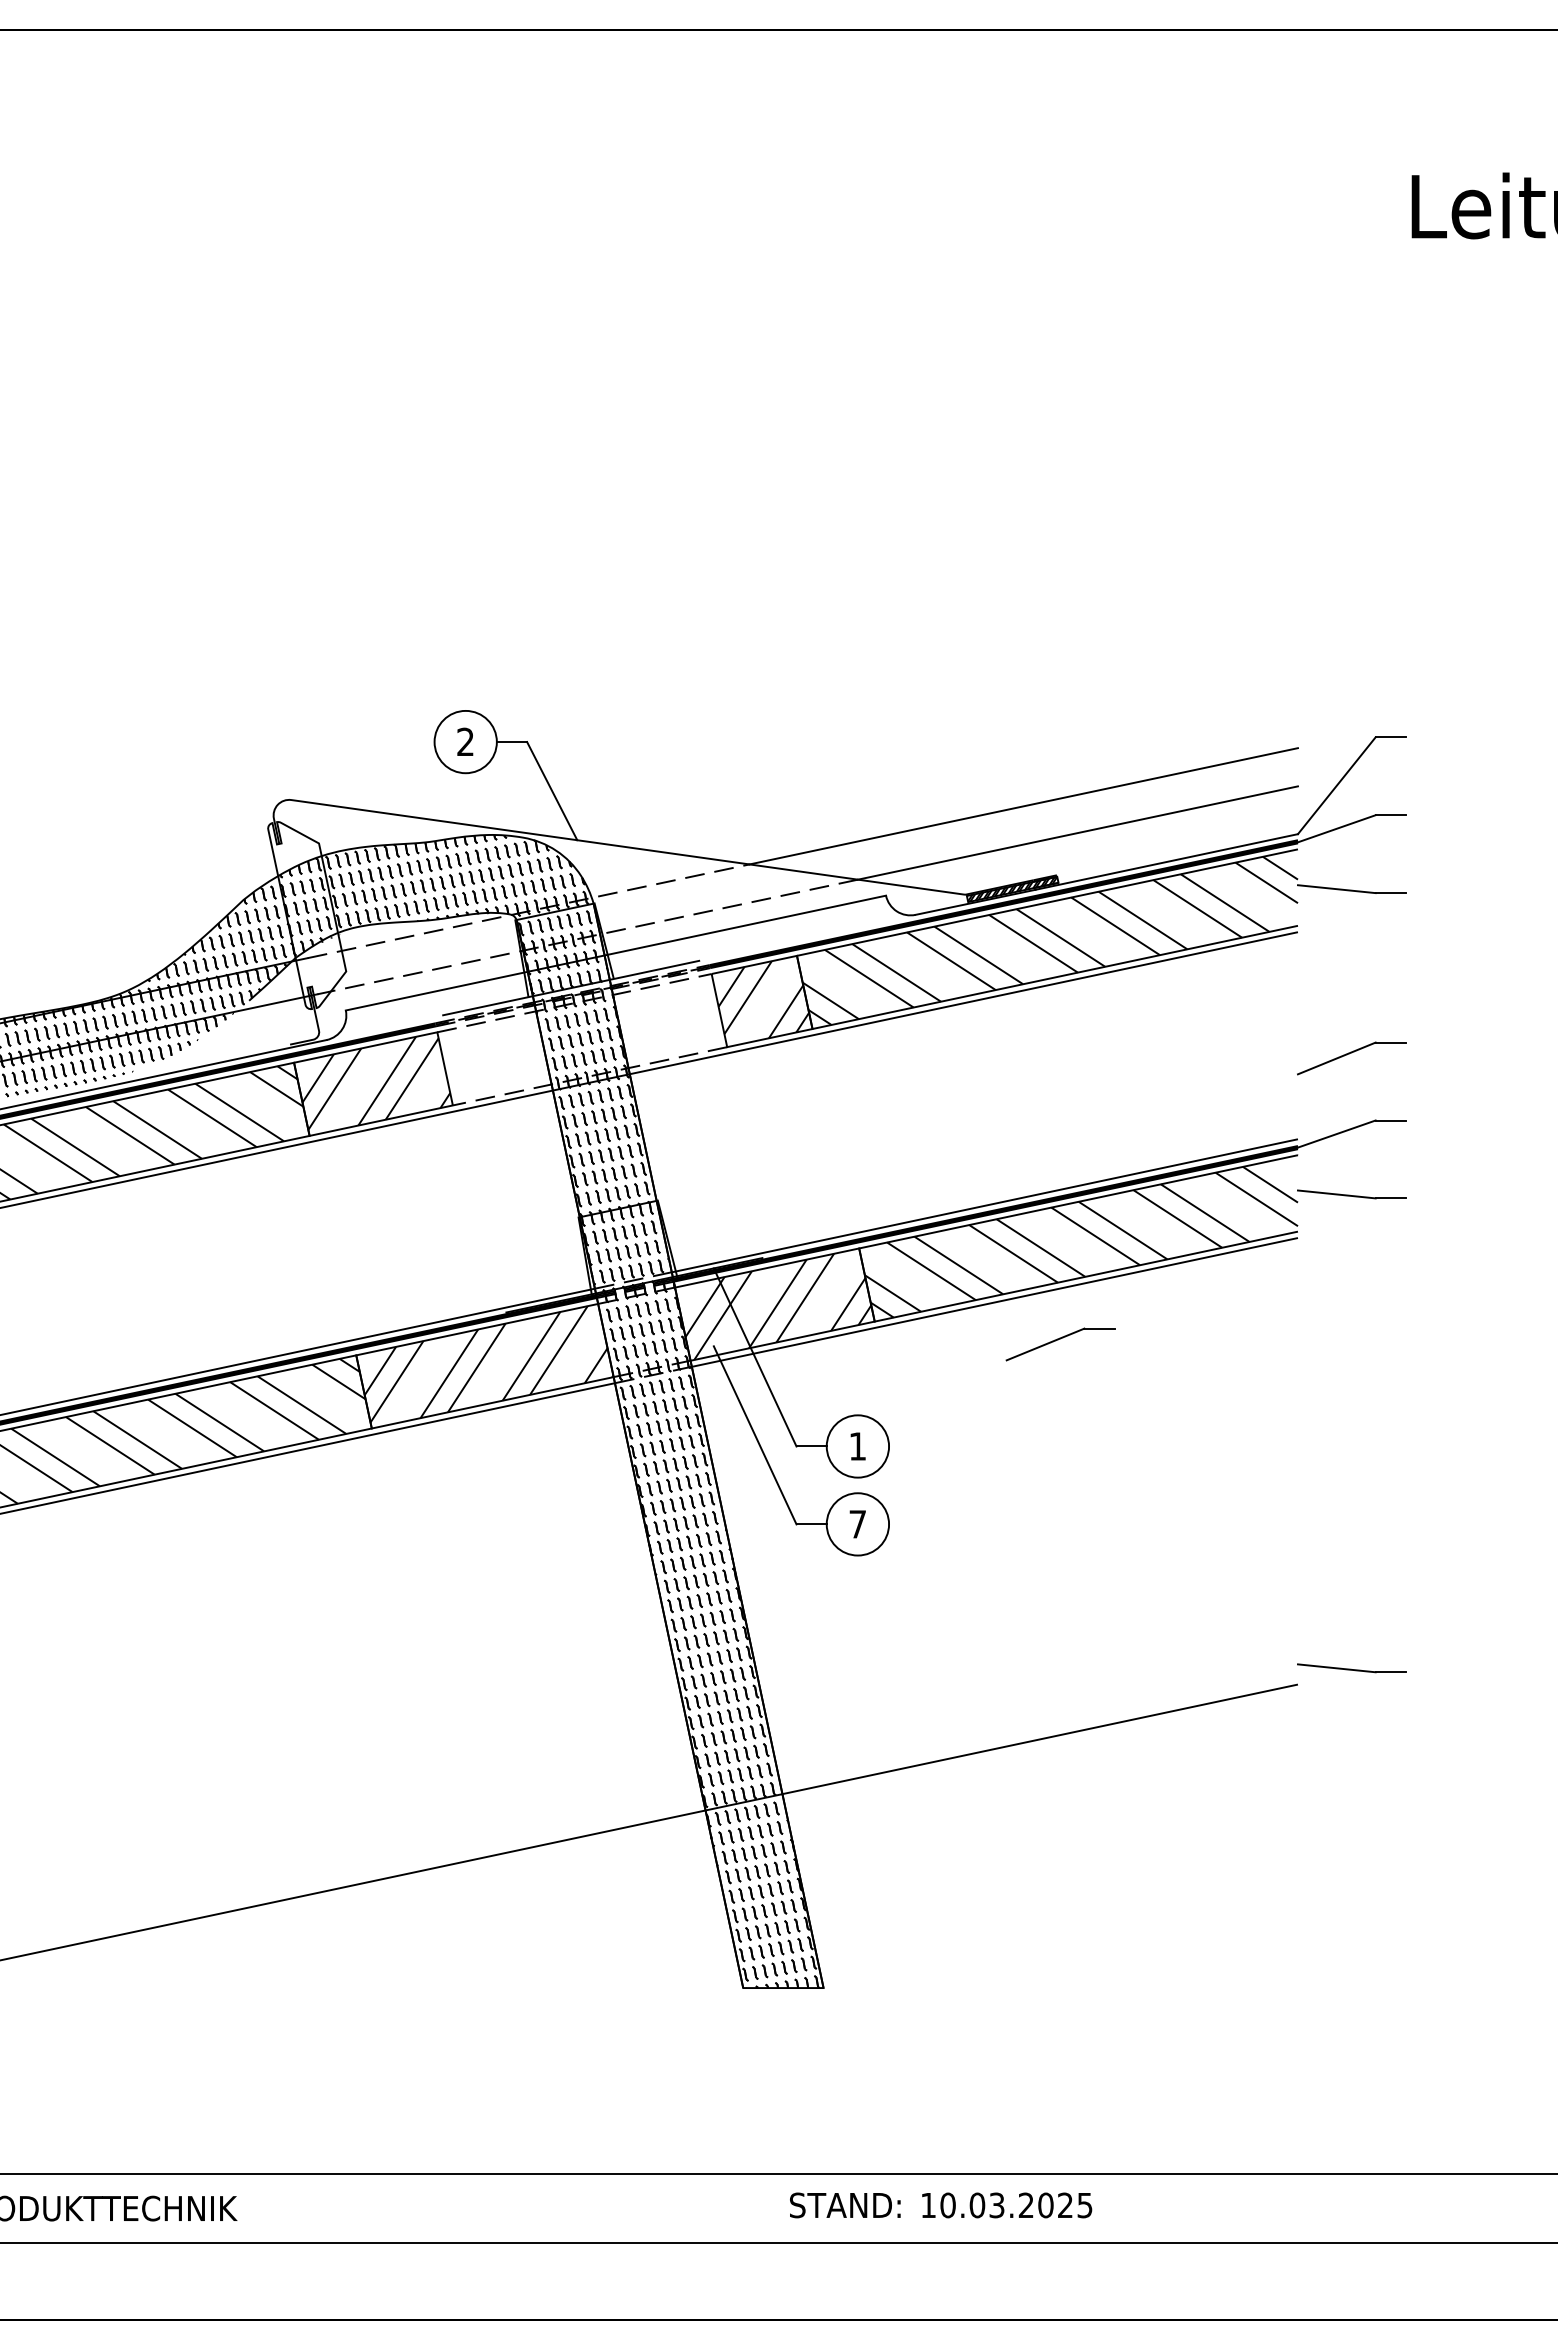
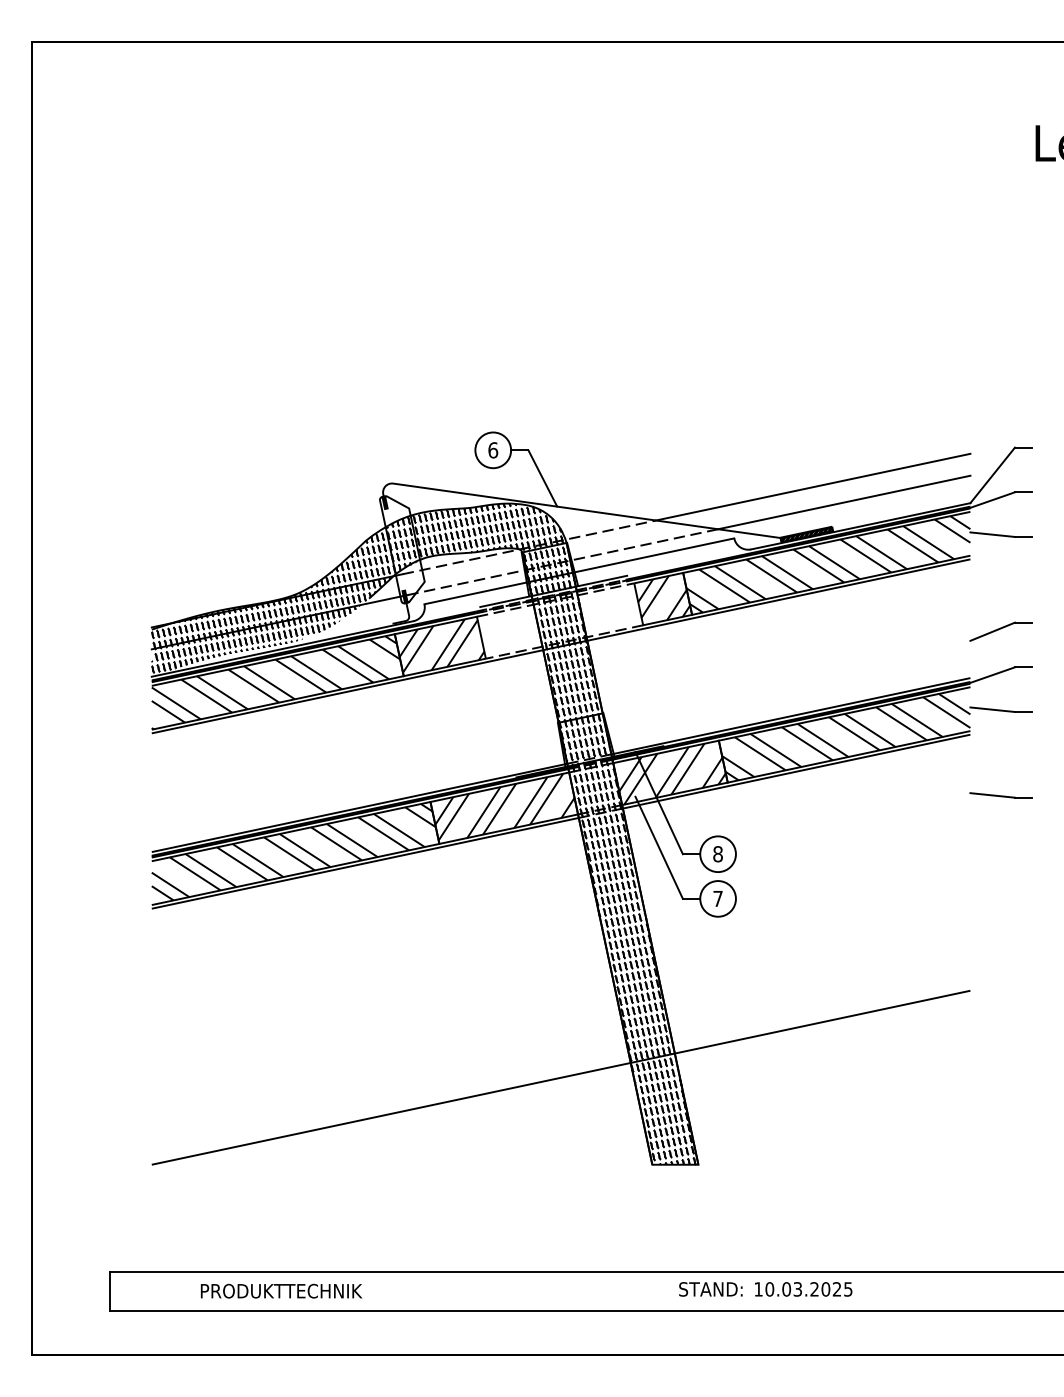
text: (466, 742) -> (493, 450), 2 -> 6
part: (1059, 1344) -> (833, 795), removed
text: (856, 1446) -> (717, 854), 1 -> 8
line: (1350, 1668) -> (1000, 795), moved

